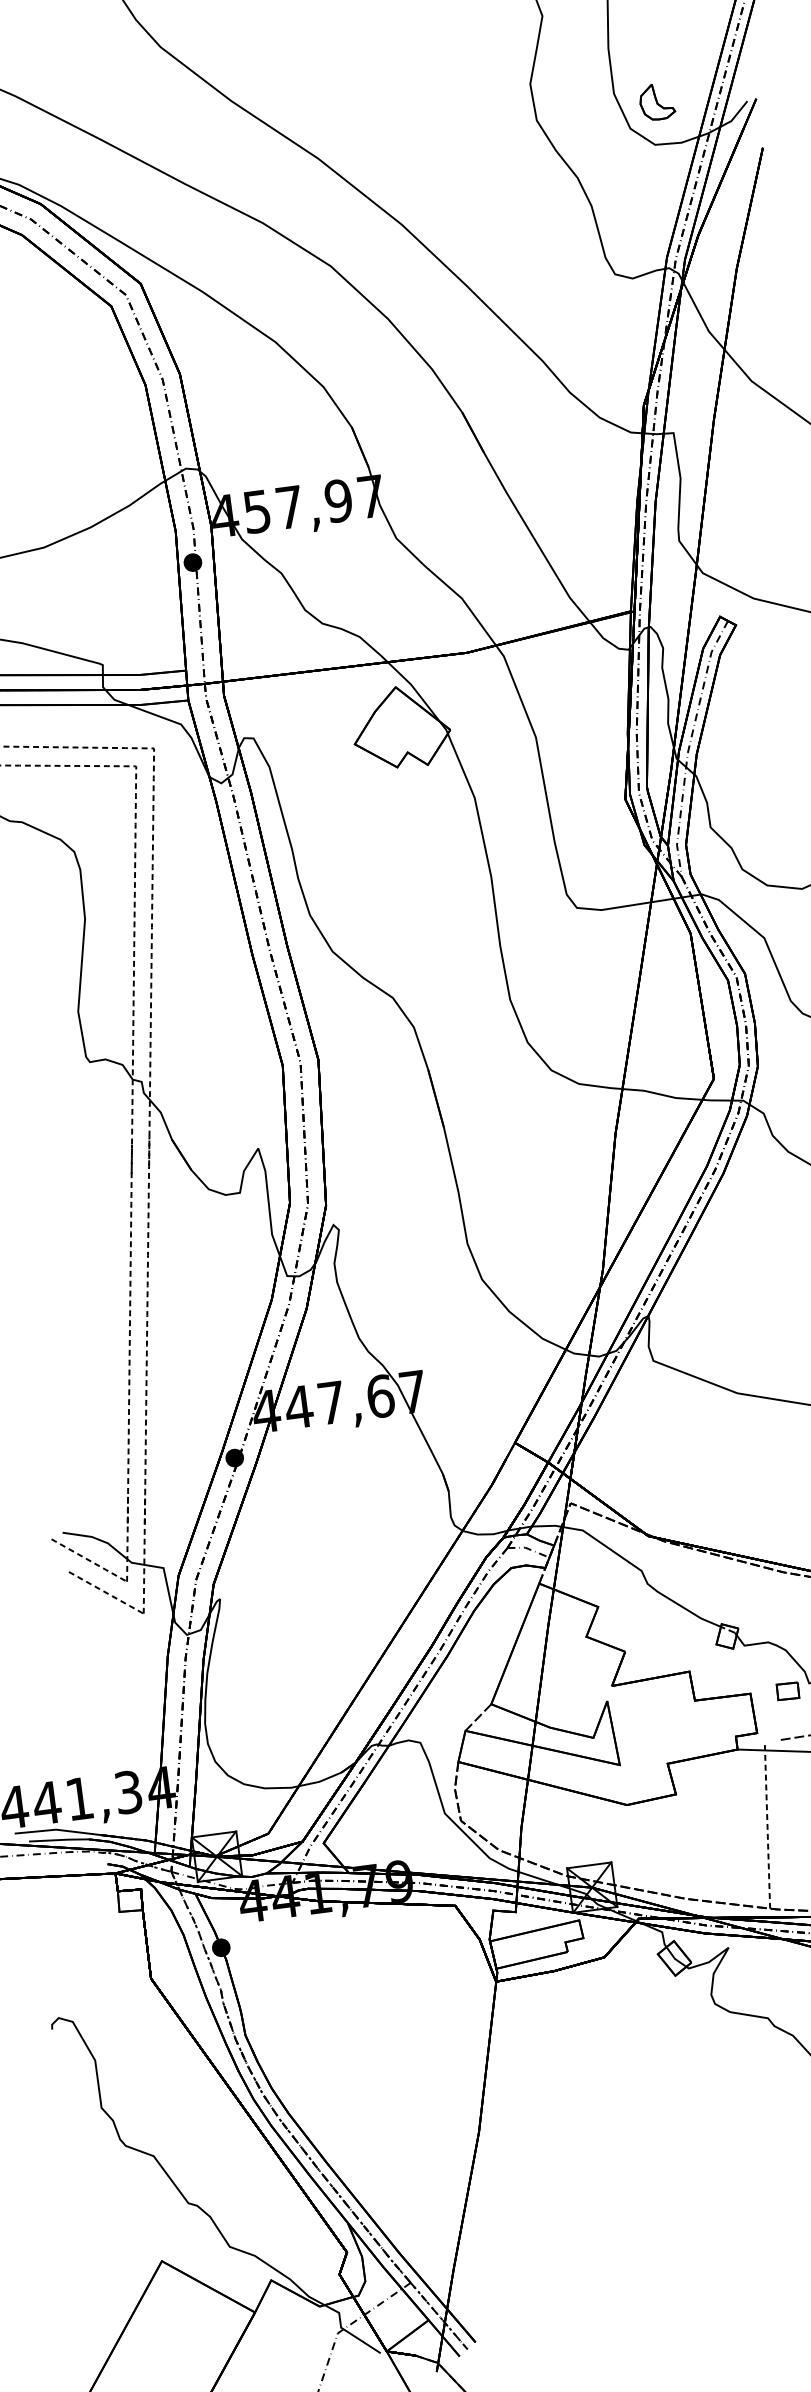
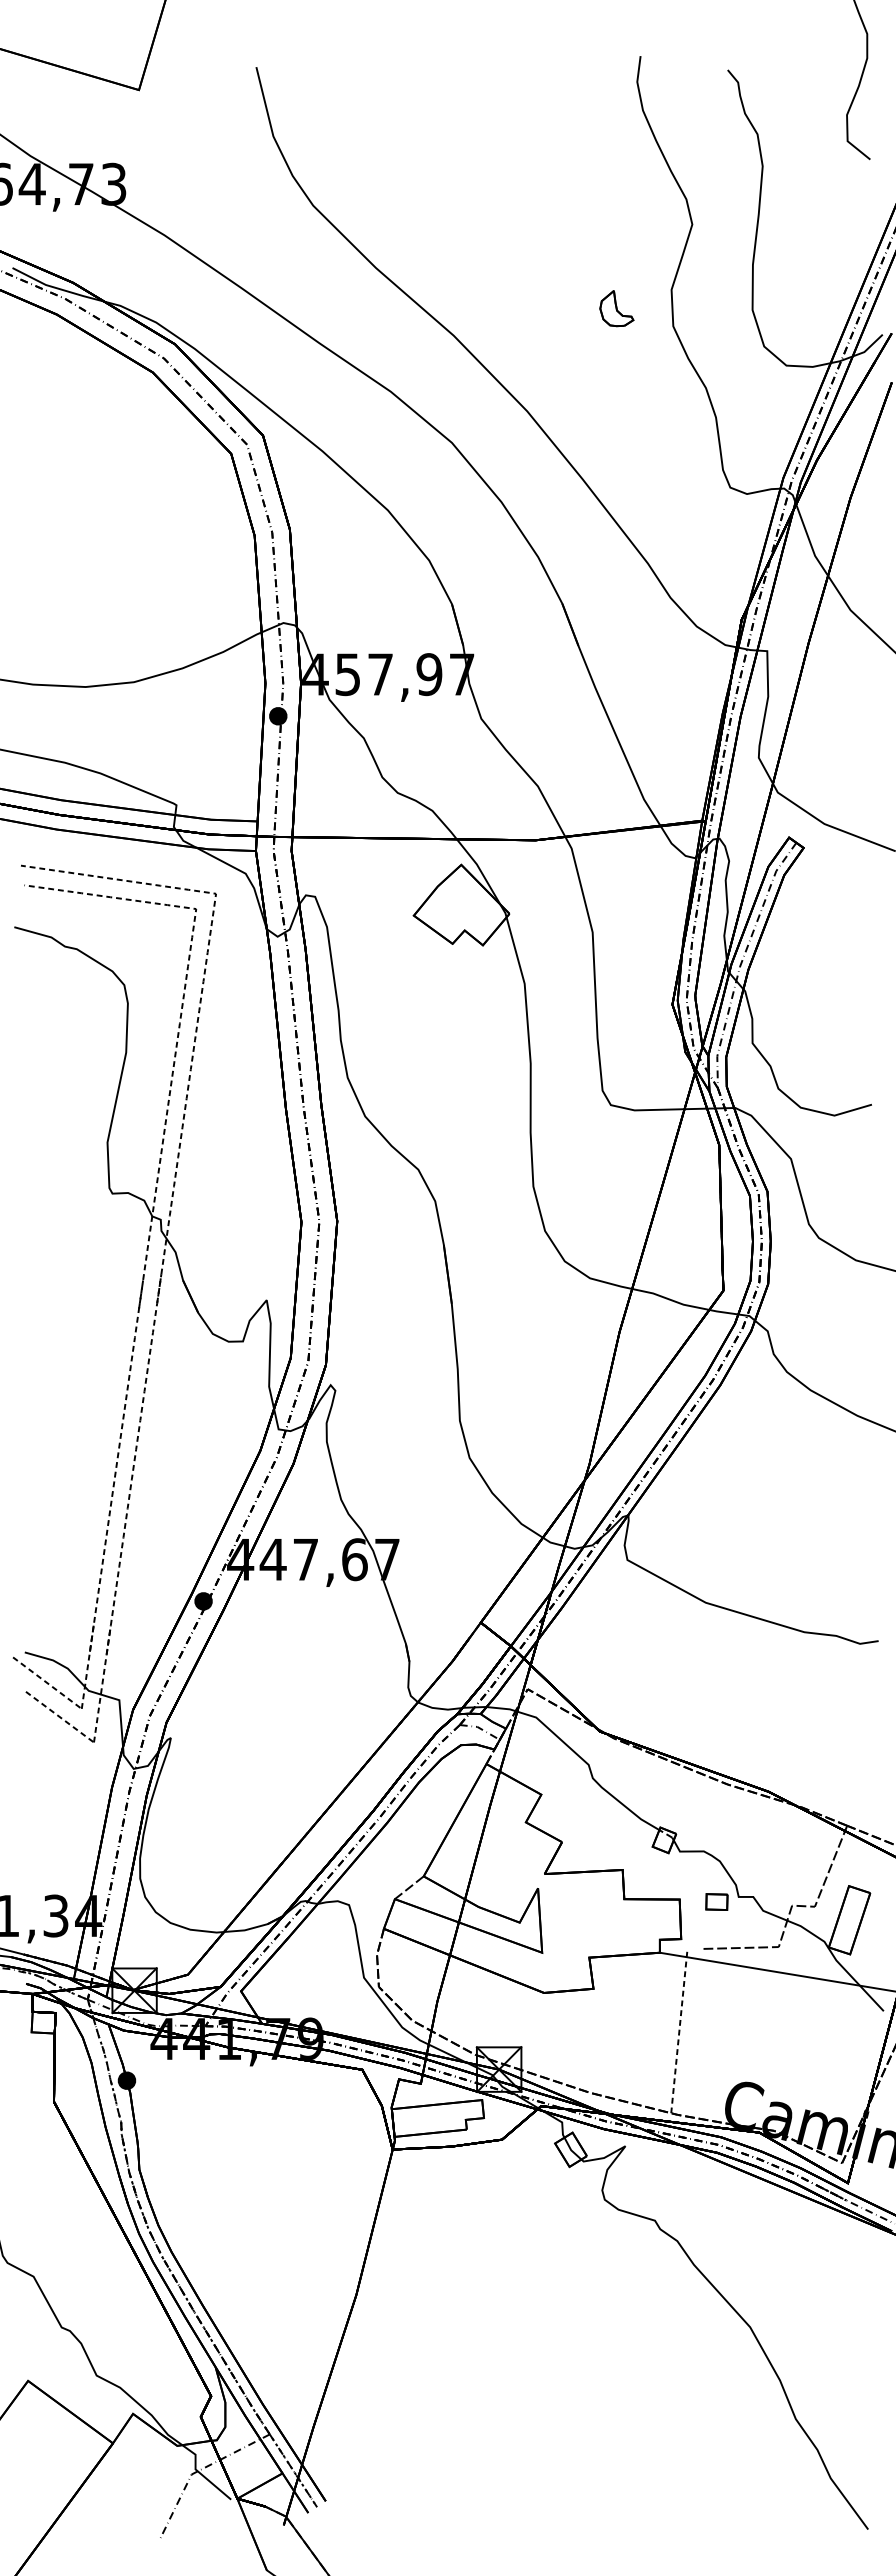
part: (656, 101) -> (616, 308), moved

